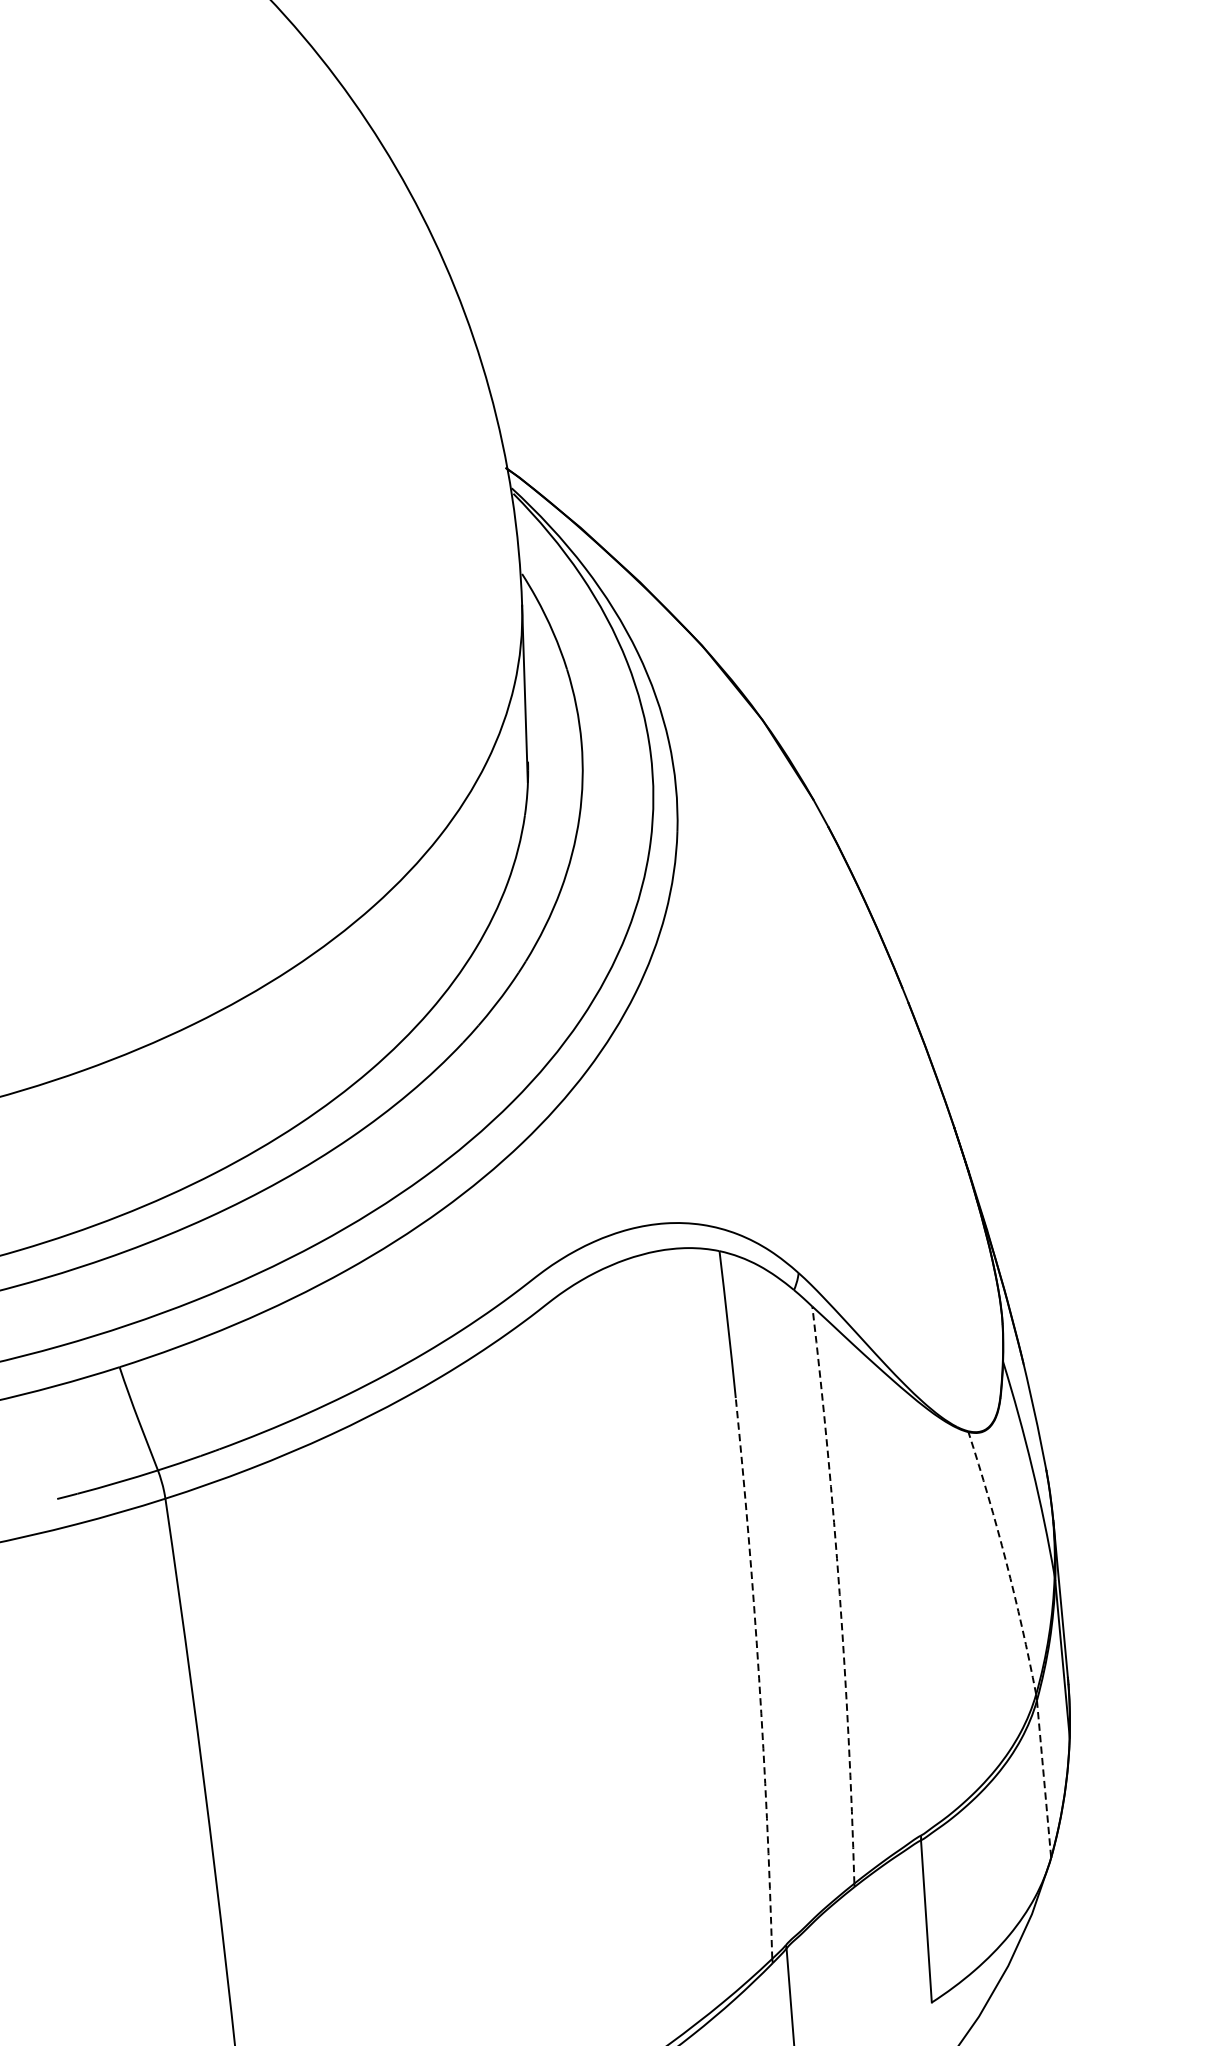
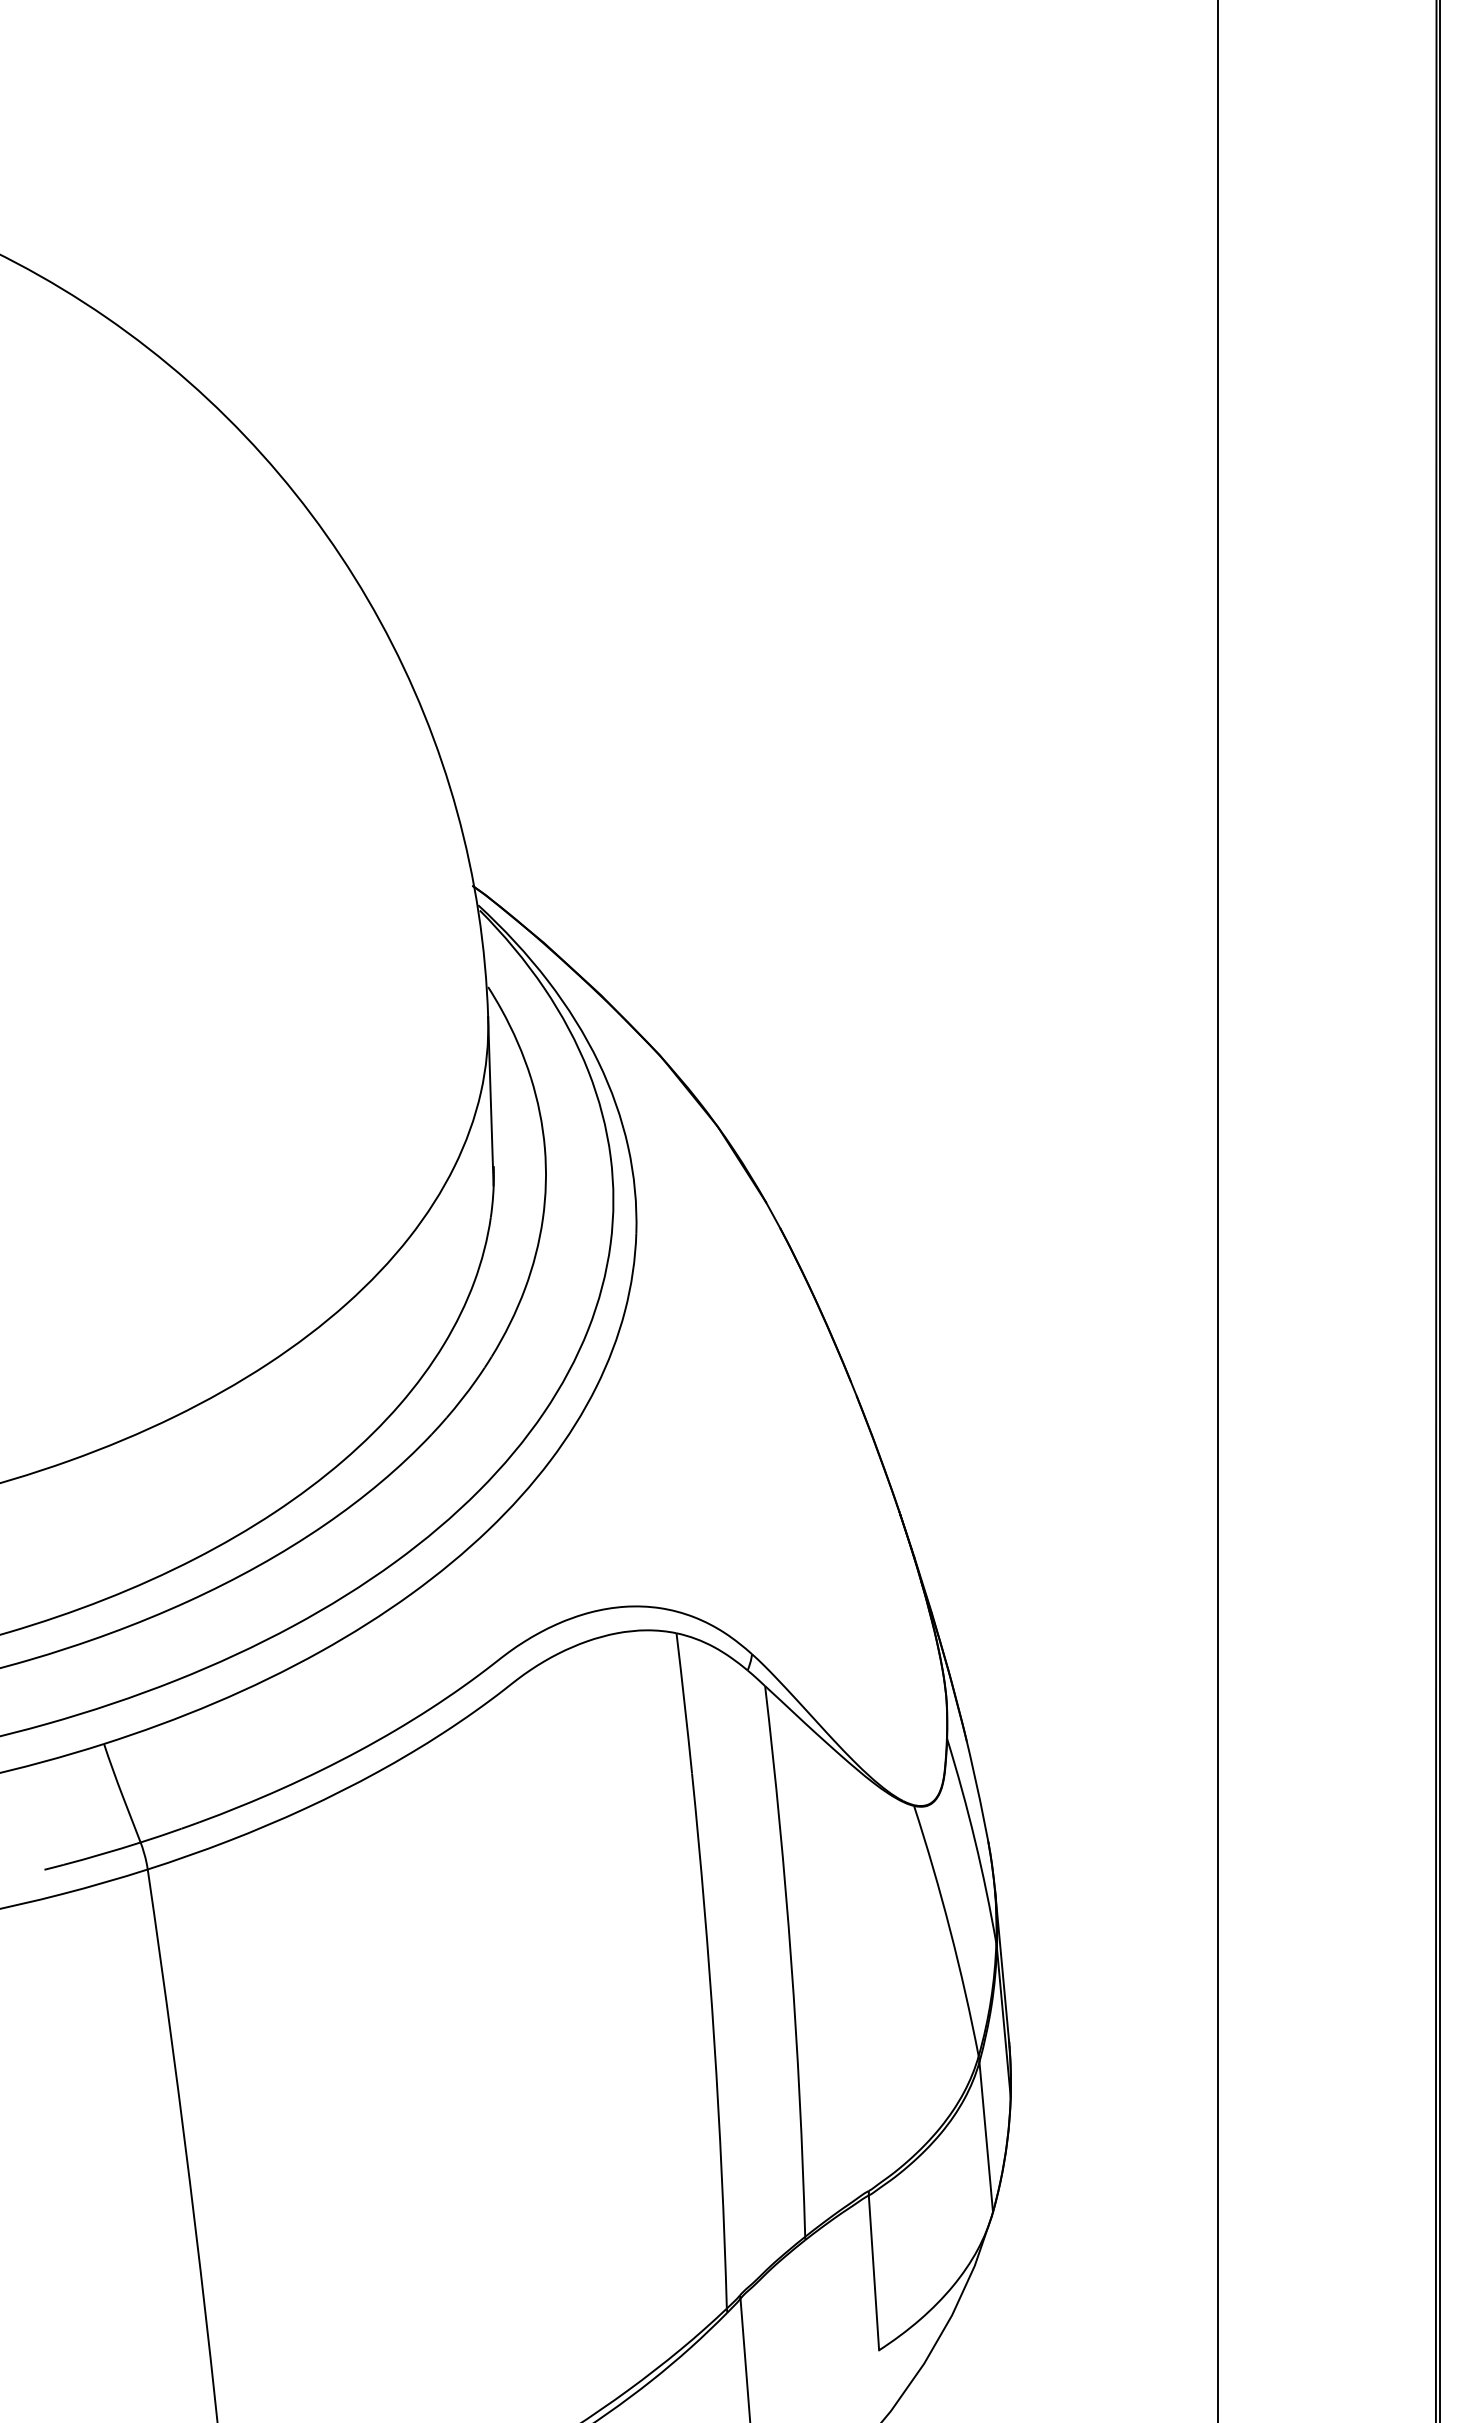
arc: (1006, 1562) -> (950, 1930), dashed -> solid
arc: (840, 1595) -> (791, 1961), dashed -> solid
arc: (759, 1677) -> (714, 2040), dashed -> solid
line: (1044, 1779) -> (986, 2137), dashed -> solid

